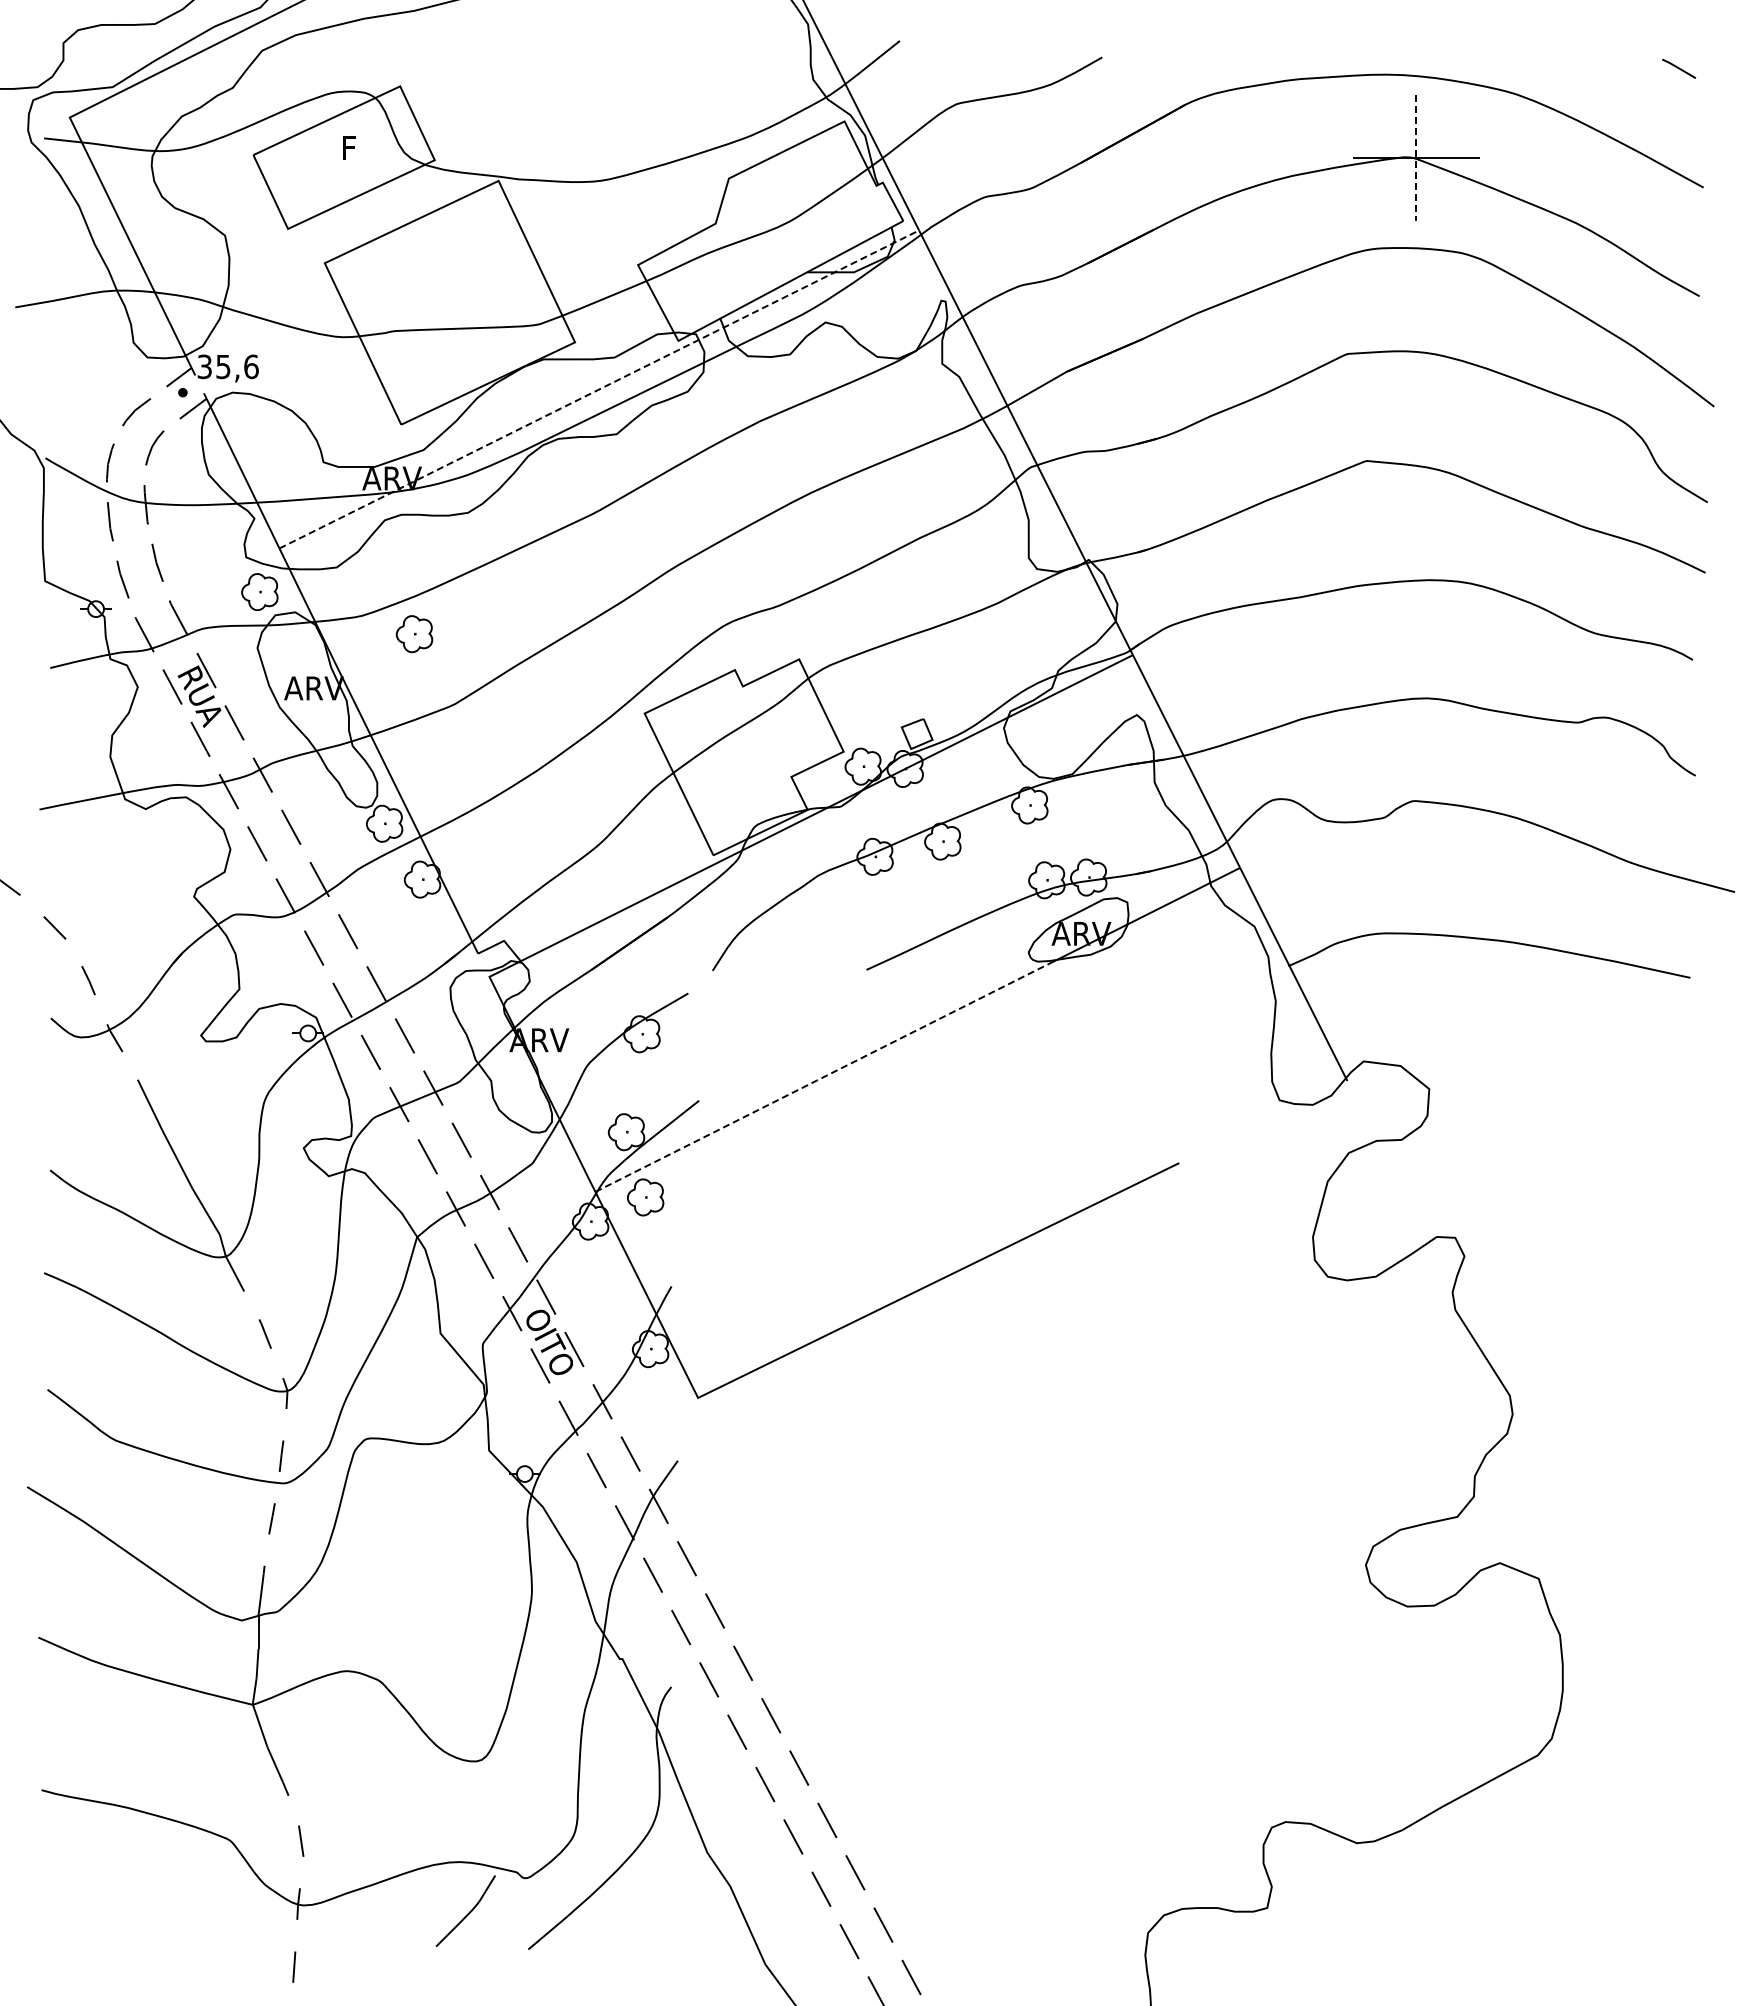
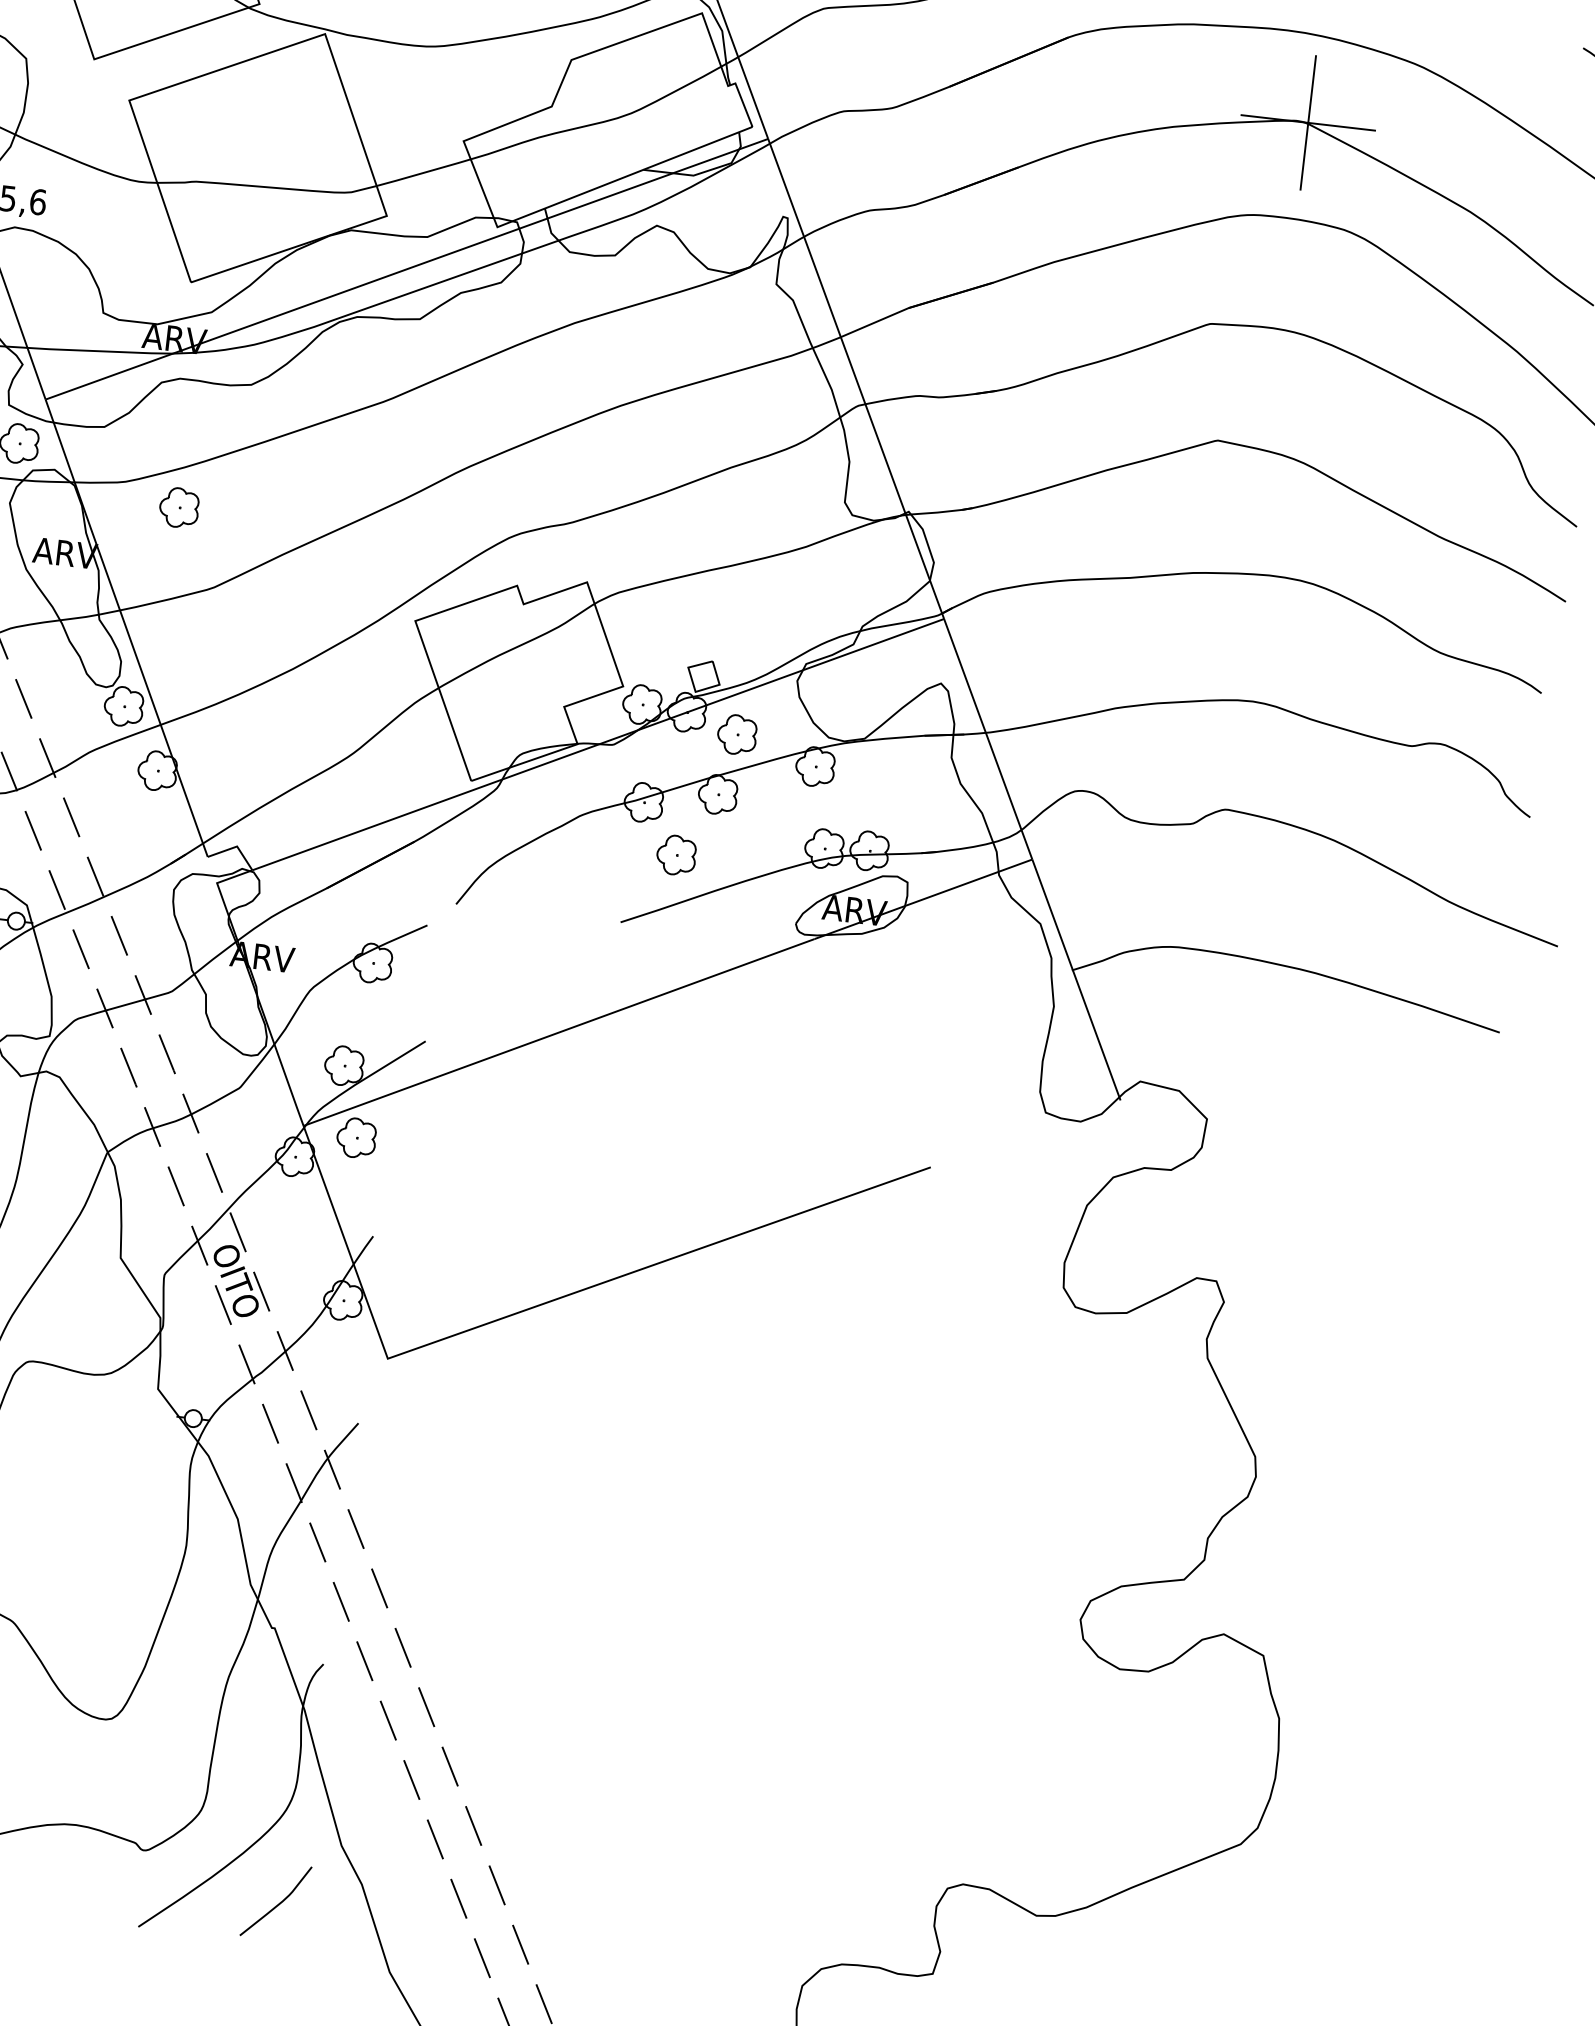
line: (1416, 158) -> (1308, 123), dashed -> solid
line: (599, 389) -> (407, 269), dashed -> solid
part: (953, 784) -> (736, 735), added
part: (910, 901) -> (676, 854), added
line: (821, 1078) -> (559, 1032), dashed -> solid
curve: (467, 1913) -> (277, 1904), moved

